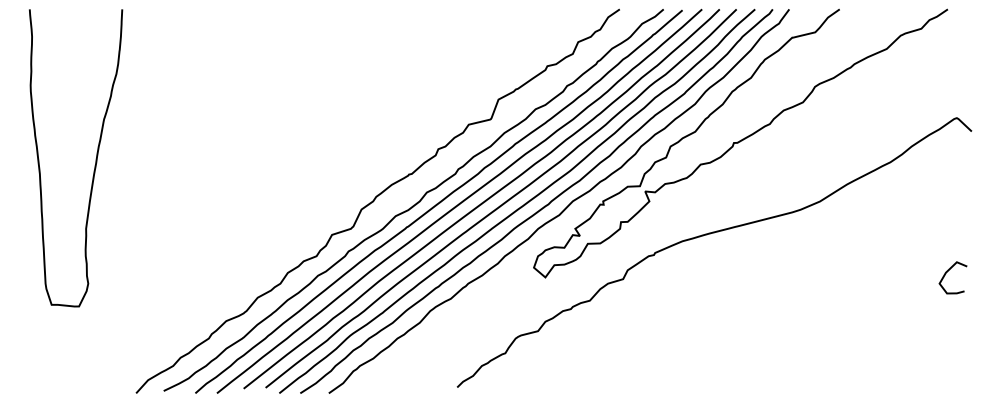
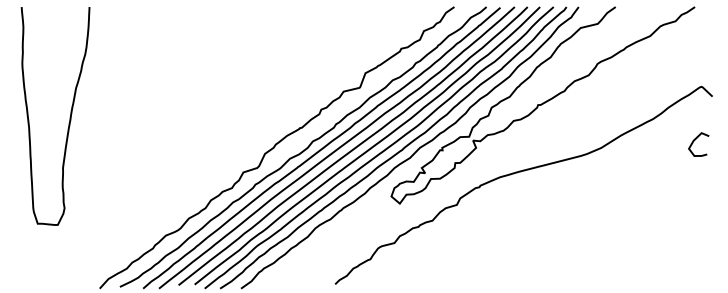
curve: (947, 272) -> (694, 140), moved

